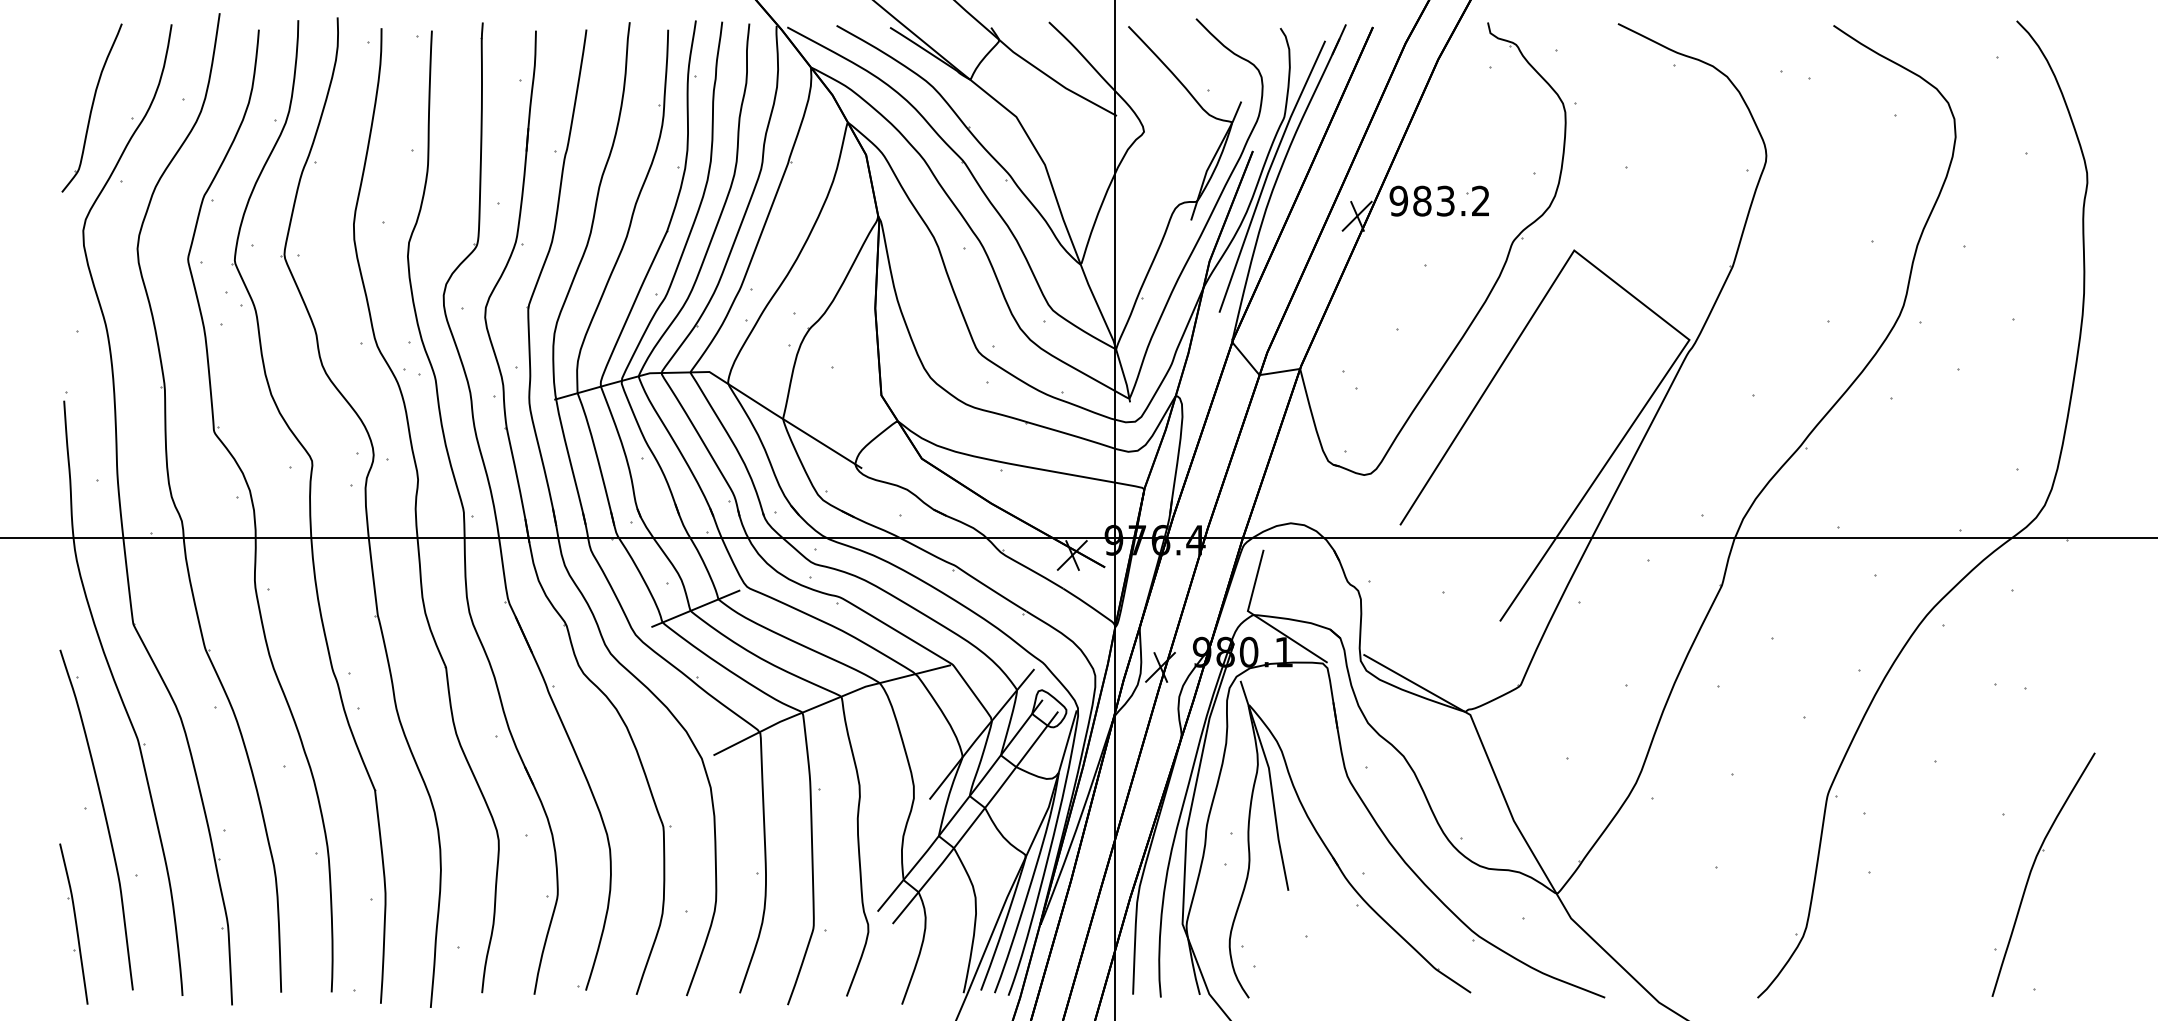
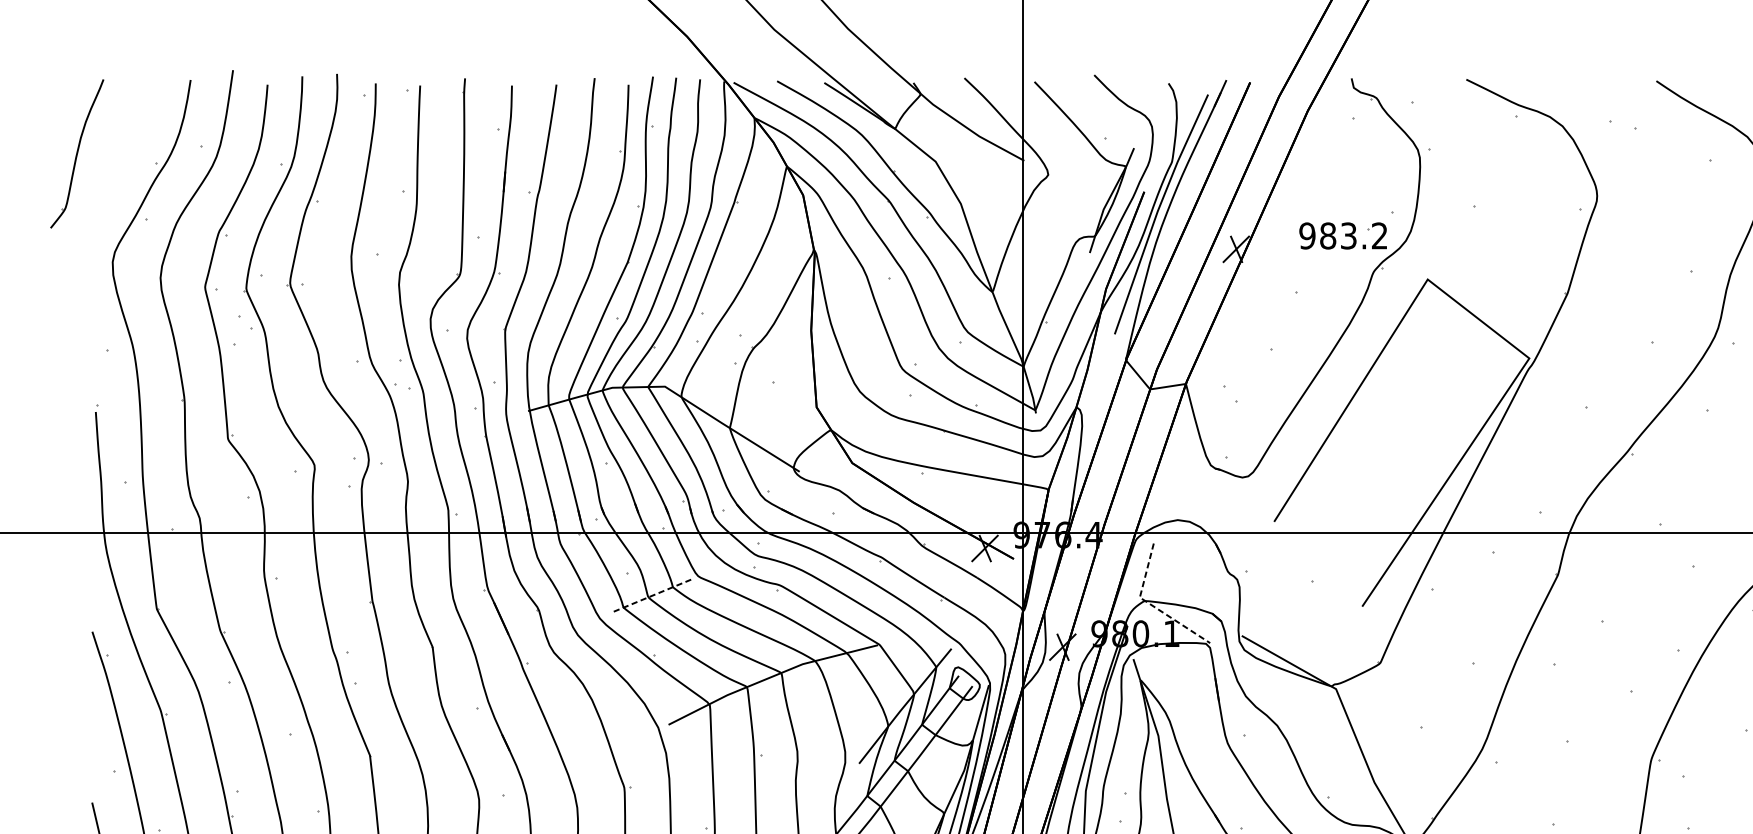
part: (91, 107) -> (76, 153), moved
part: (1438, 200) -> (1342, 235), moved
line: (696, 608) -> (653, 595), solid -> dashed
line: (1261, 619) -> (1151, 604), solid -> dashed

